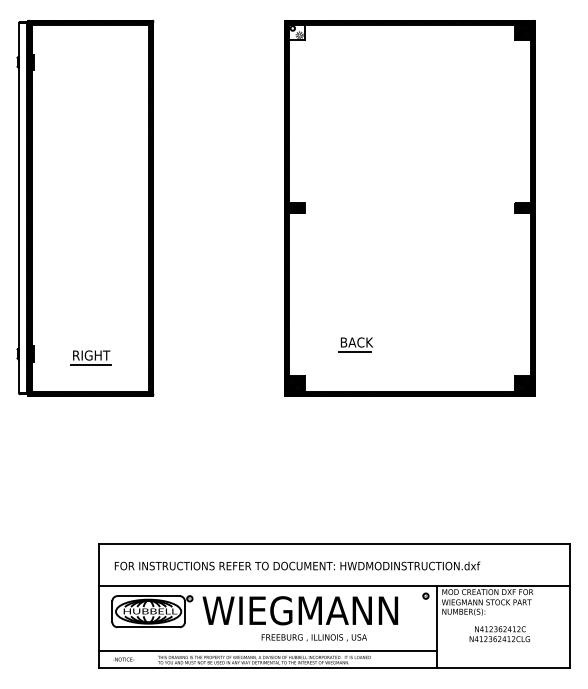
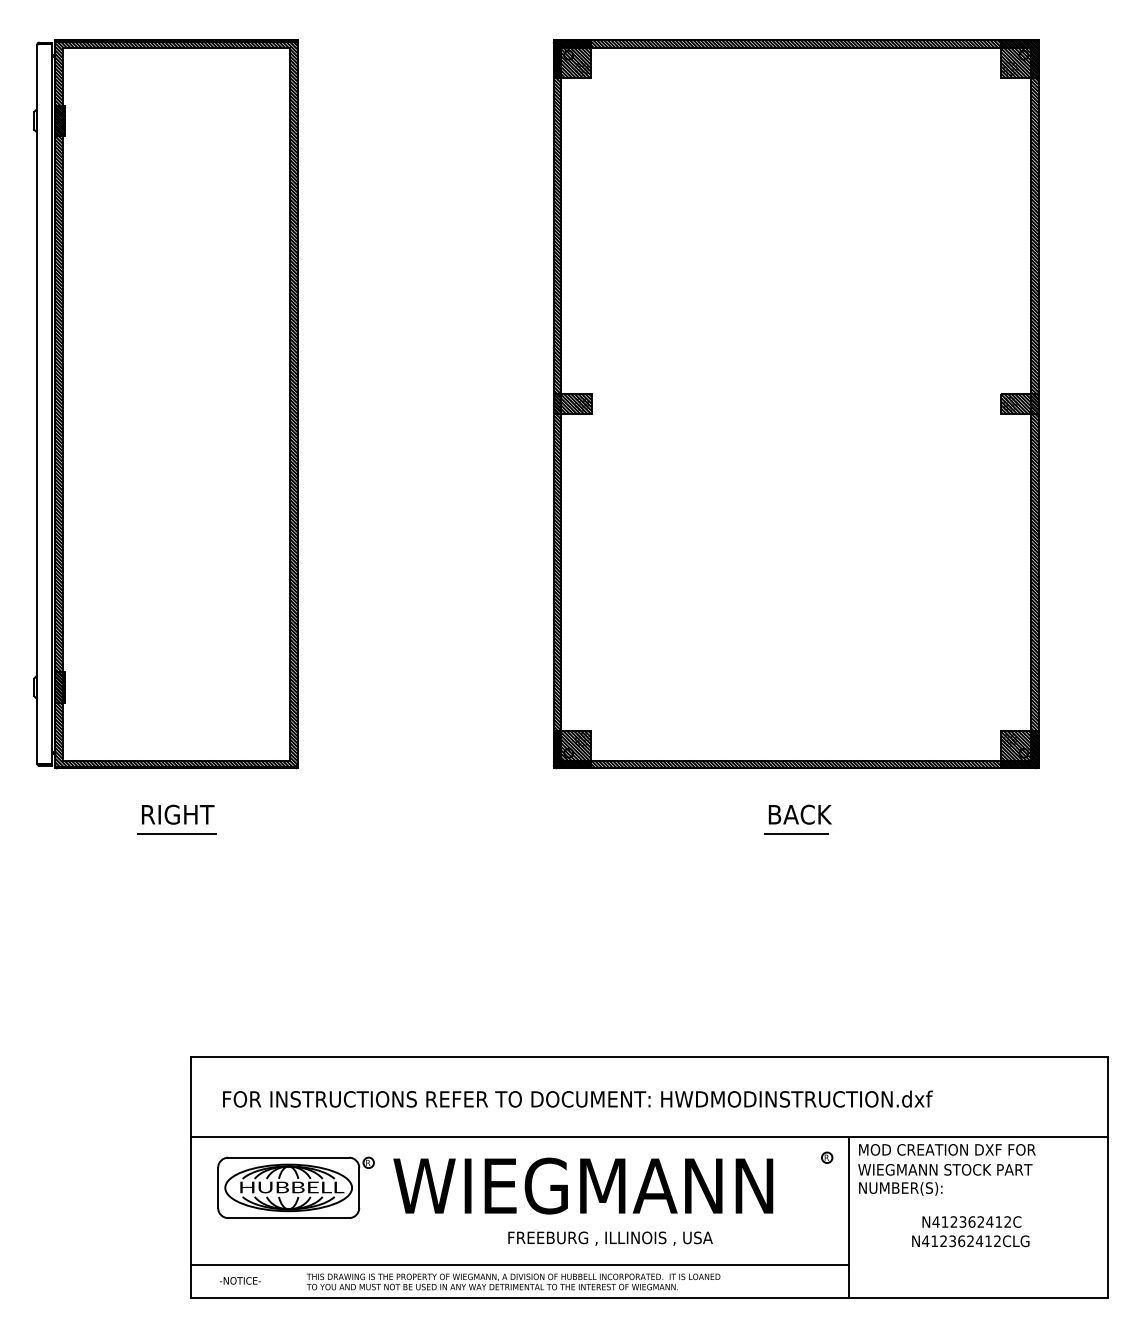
hatch: (294, 30) -> (571, 59), added
part: (355, 344) -> (797, 818), moved
part: (90, 357) -> (175, 818), moved

